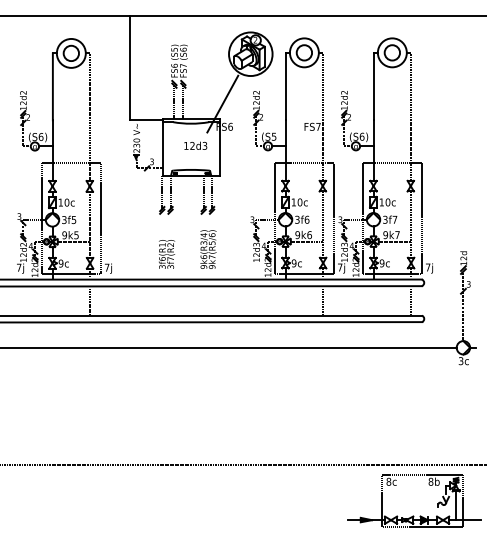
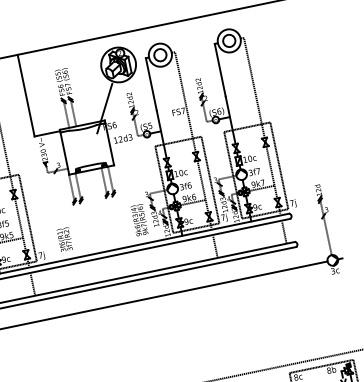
text: (195, 145) -> (123, 138), moved
text: (208, 249) -> (139, 220), moved
text: (167, 254) -> (65, 239), moved

